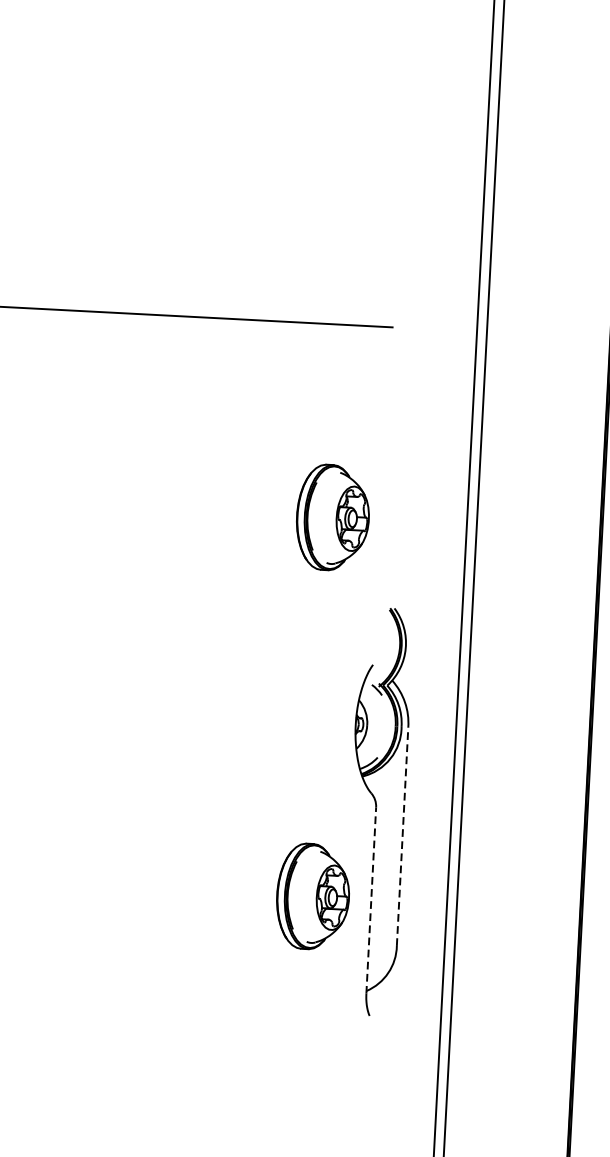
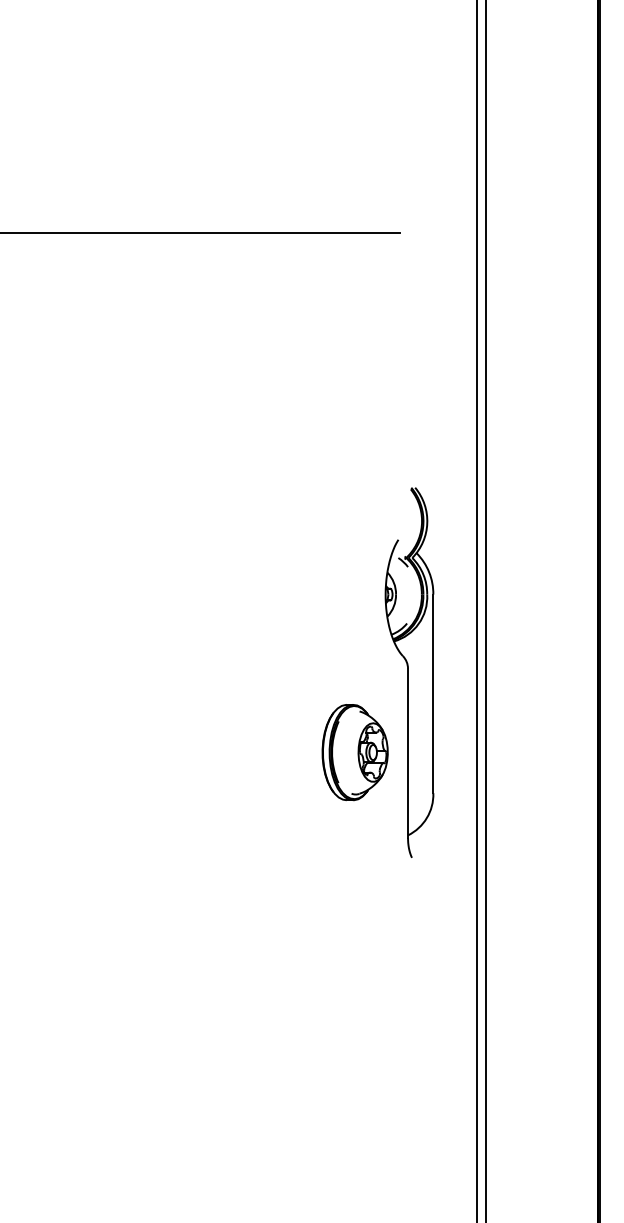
part: (332, 517) -> (354, 408), removed
line: (402, 836) -> (433, 693), dashed -> solid
line: (371, 900) -> (408, 753), dashed -> solid

